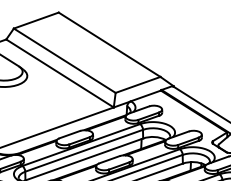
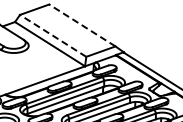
line: (108, 44) -> (81, 25), solid -> dashed
line: (63, 60) -> (52, 35), solid -> dashed

